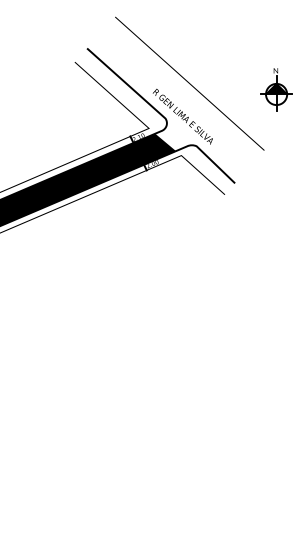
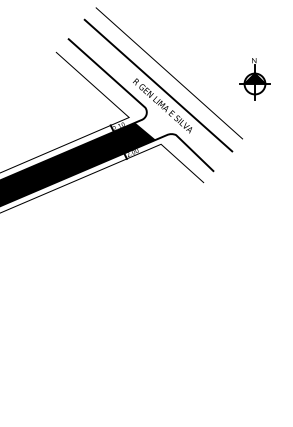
line: (178, 95) -> (158, 85), added

